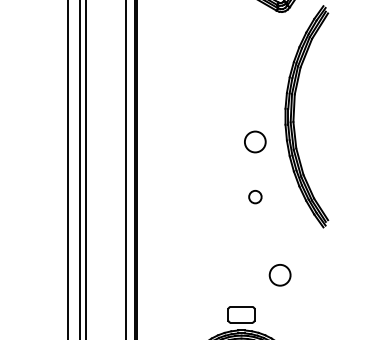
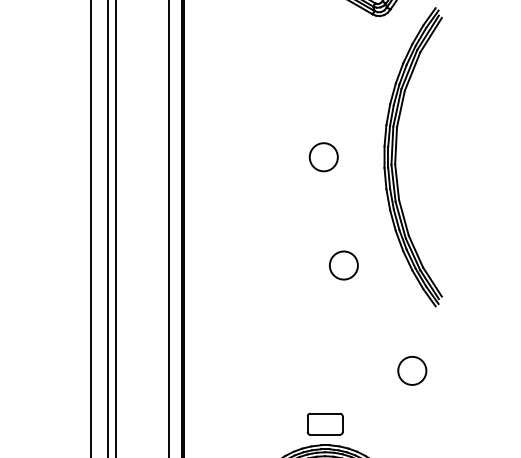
circle: (255, 142) -> (323, 157), moved
circle: (255, 197) -> (343, 265), size x1.67
circle: (280, 274) -> (412, 370), moved

